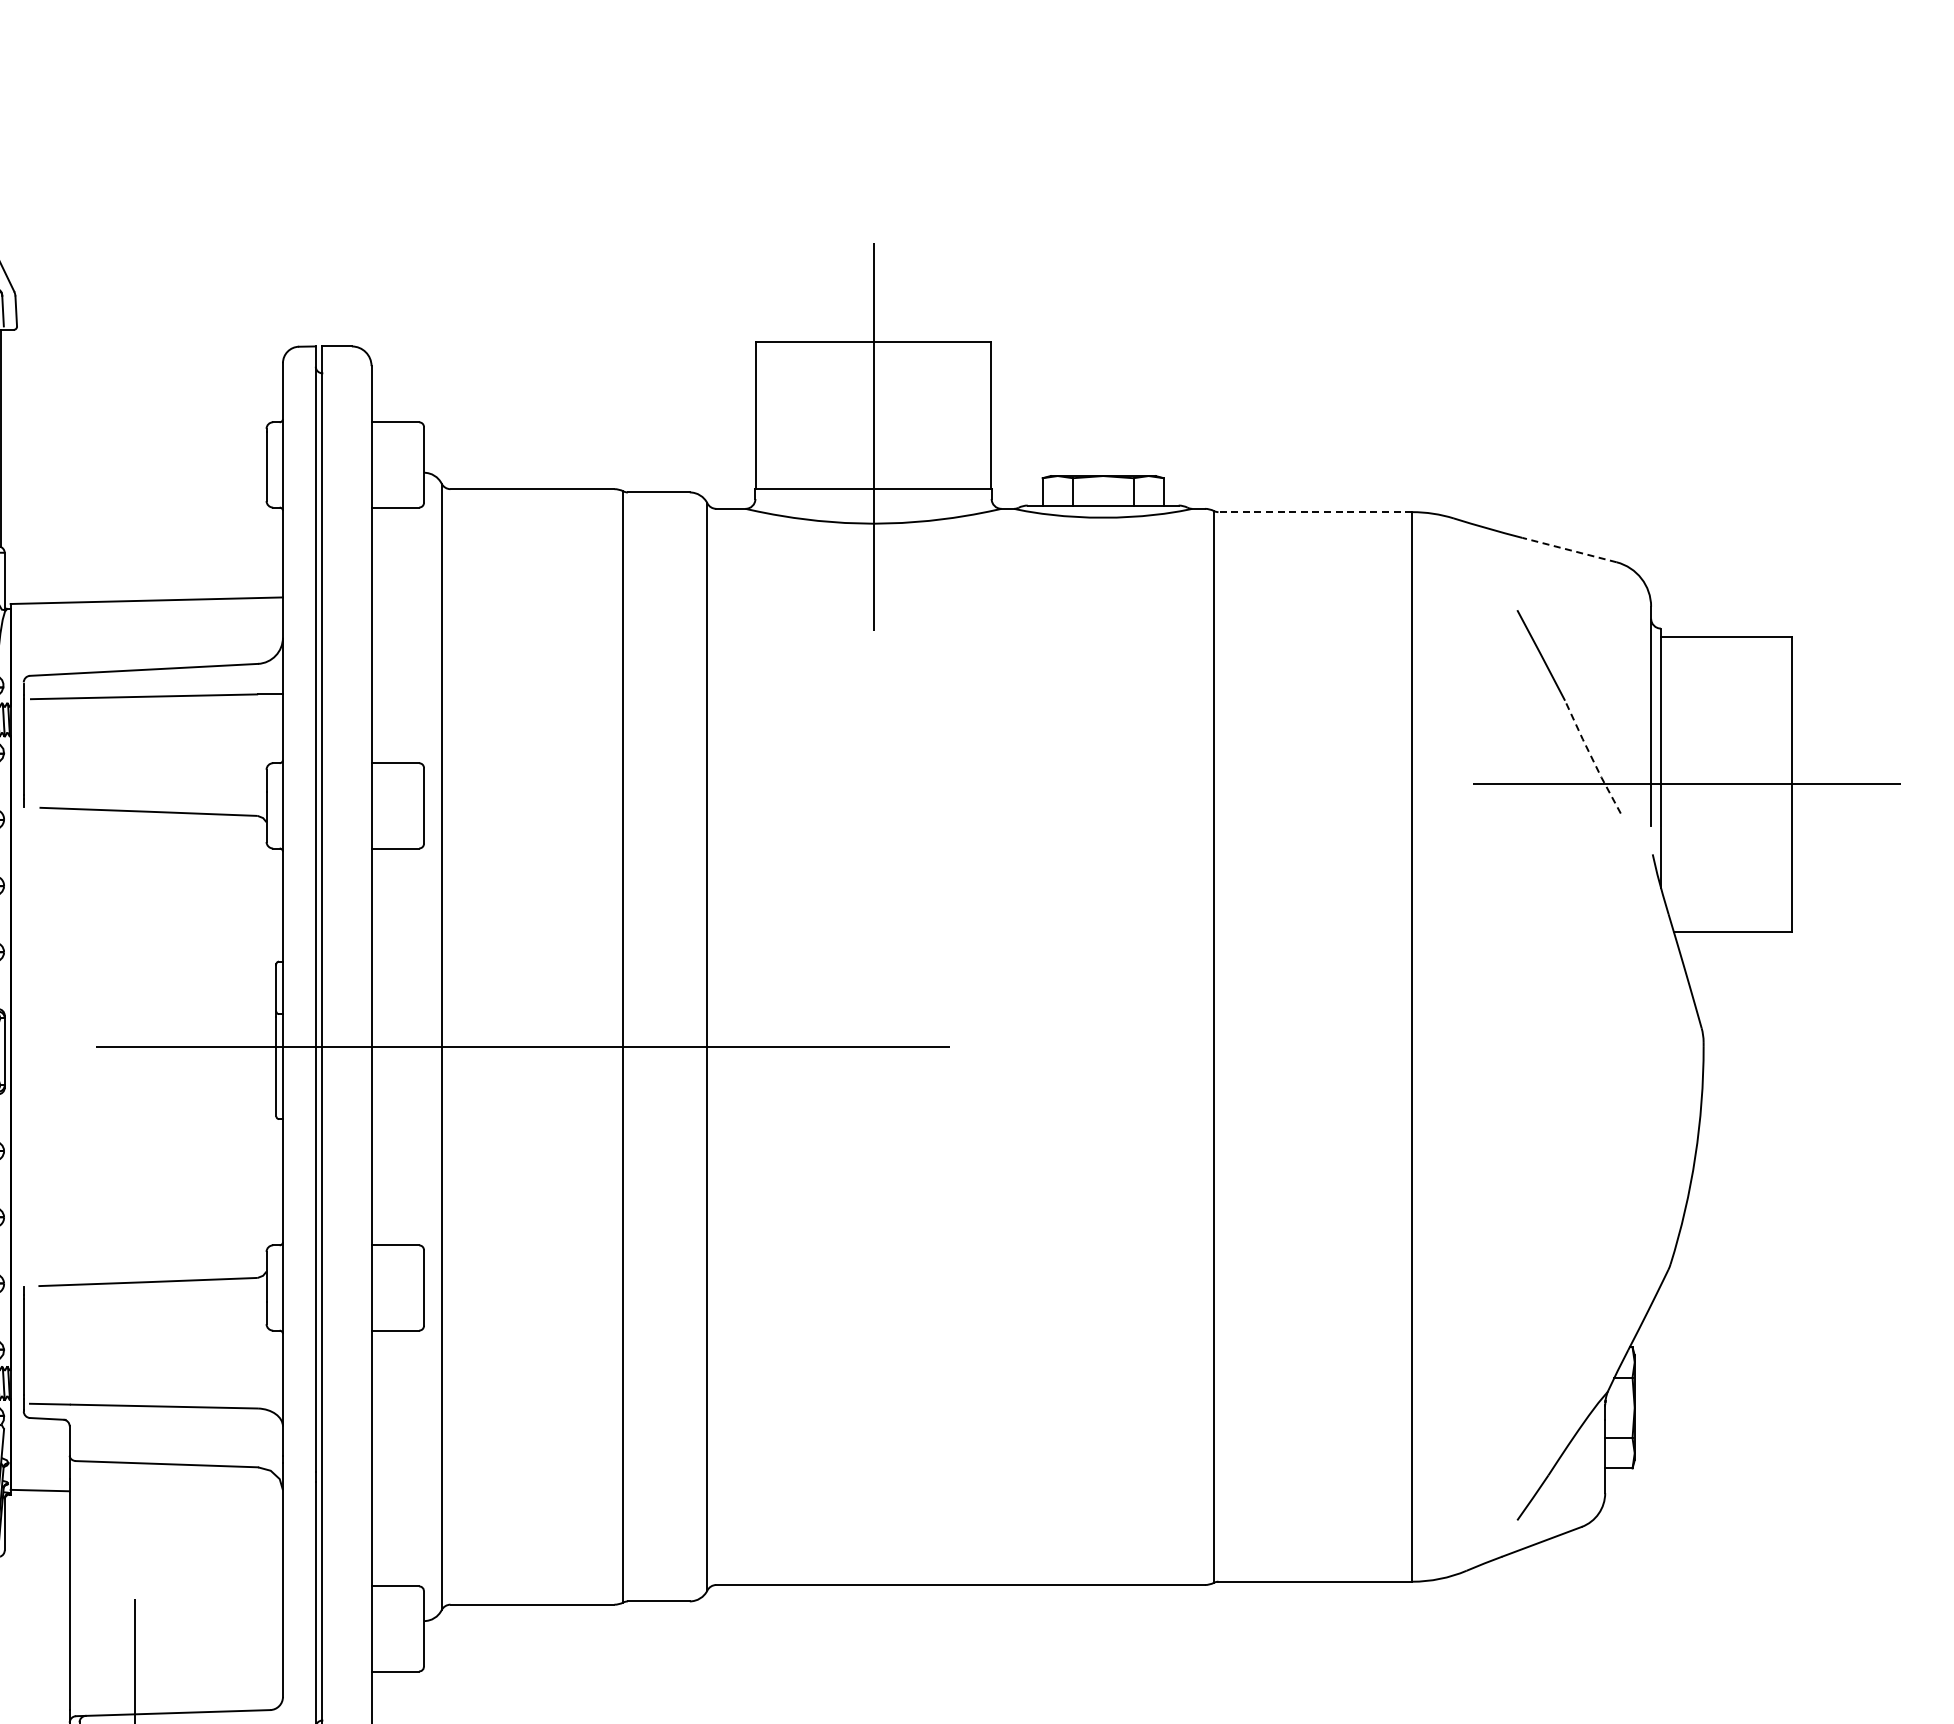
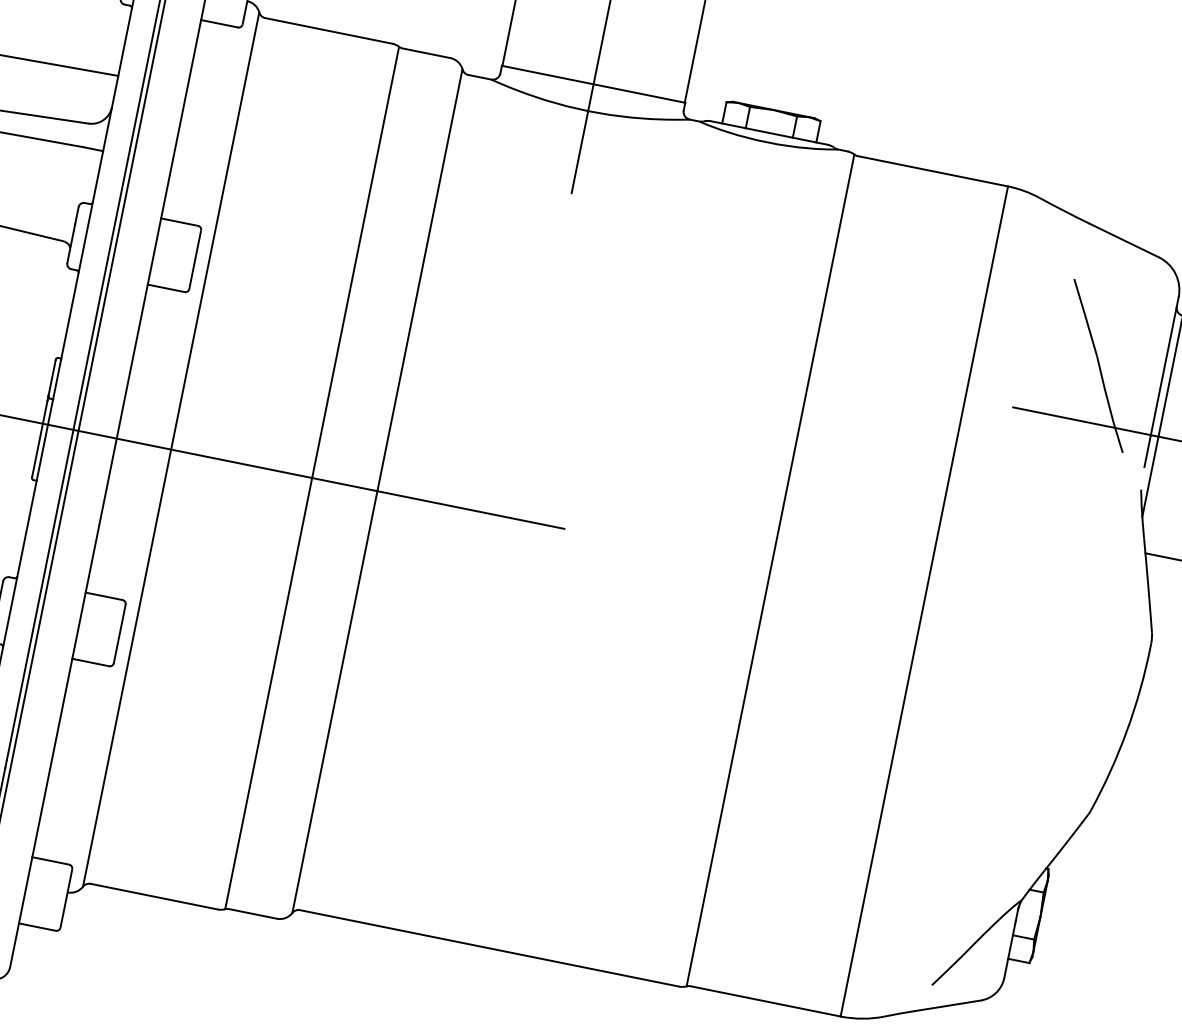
line: (1315, 512) -> (932, 171), dashed -> solid
line: (1569, 550) -> (1124, 240), dashed -> solid
line: (1591, 757) -> (1108, 404), dashed -> solid

